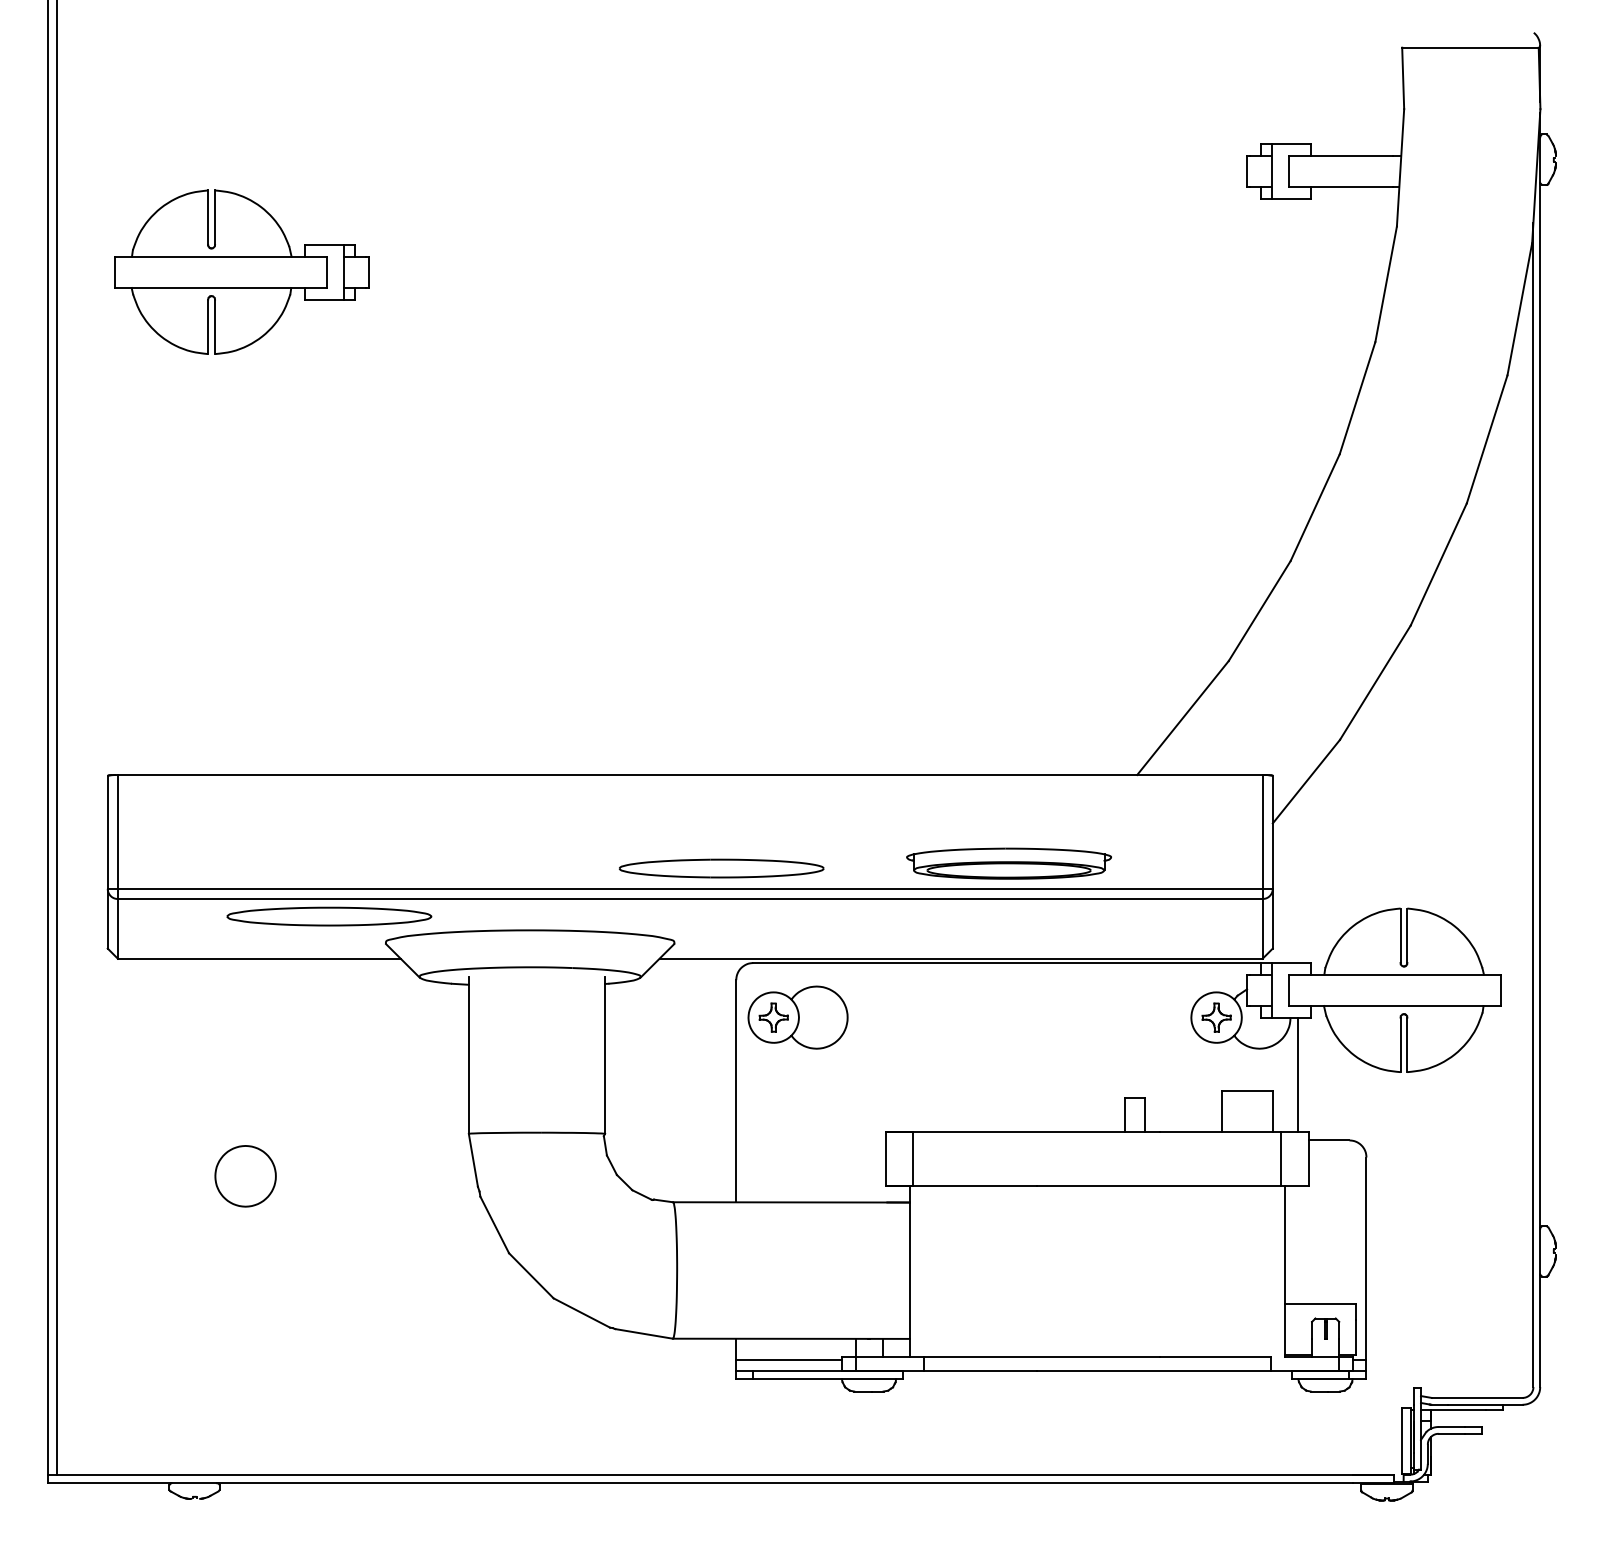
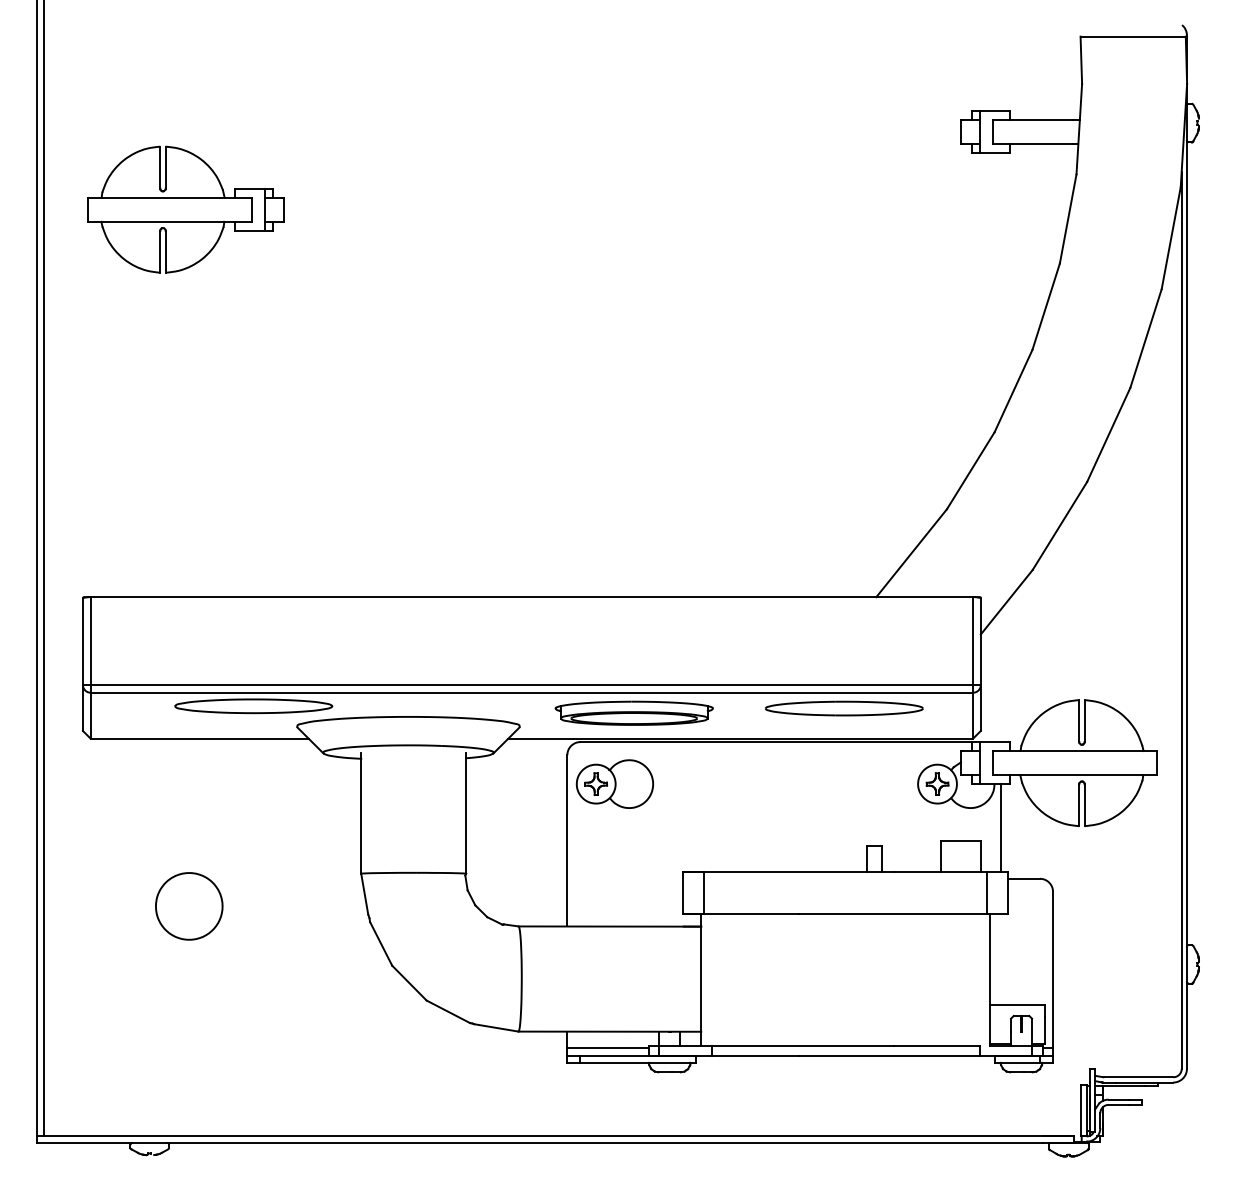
part: (1008, 863) -> (633, 713), moved
part: (721, 868) -> (844, 708), moved
part: (245, 1176) -> (189, 906), size x1.43

